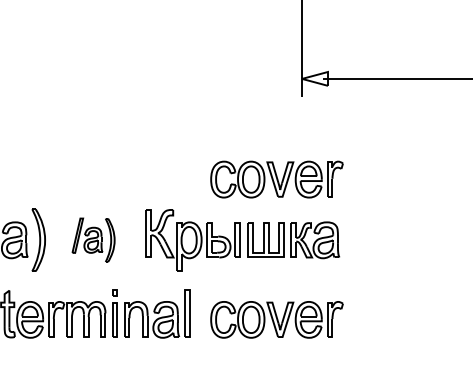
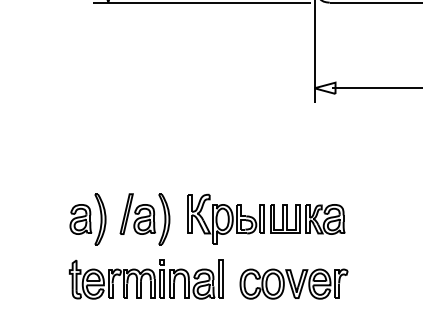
part: (276, 178) -> (293, 169), removed
part: (92, 240) -> (144, 219), size x1.43

